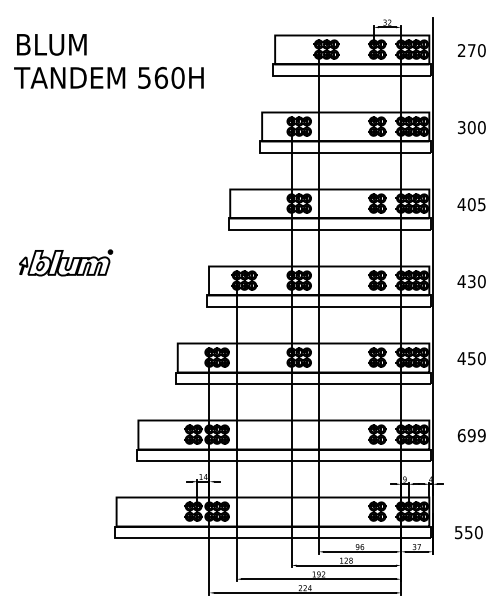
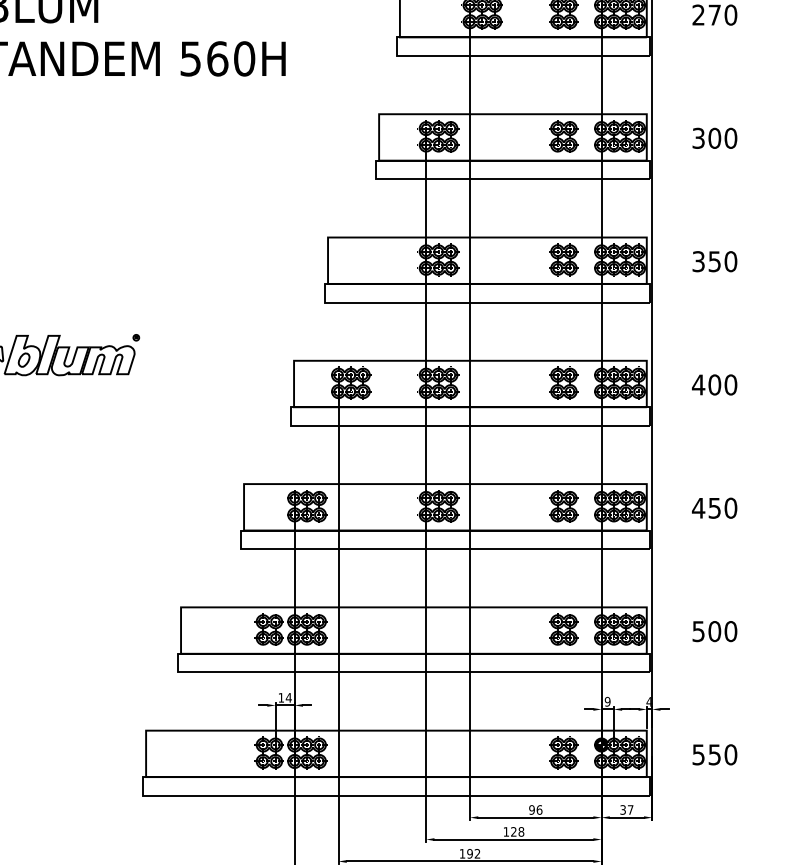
text: (471, 204) -> (714, 261), 405 -> 350
text: (471, 281) -> (714, 384), 430 -> 400
text: (471, 435) -> (714, 631), 699 -> 500
text: (468, 532) -> (714, 754), moved

